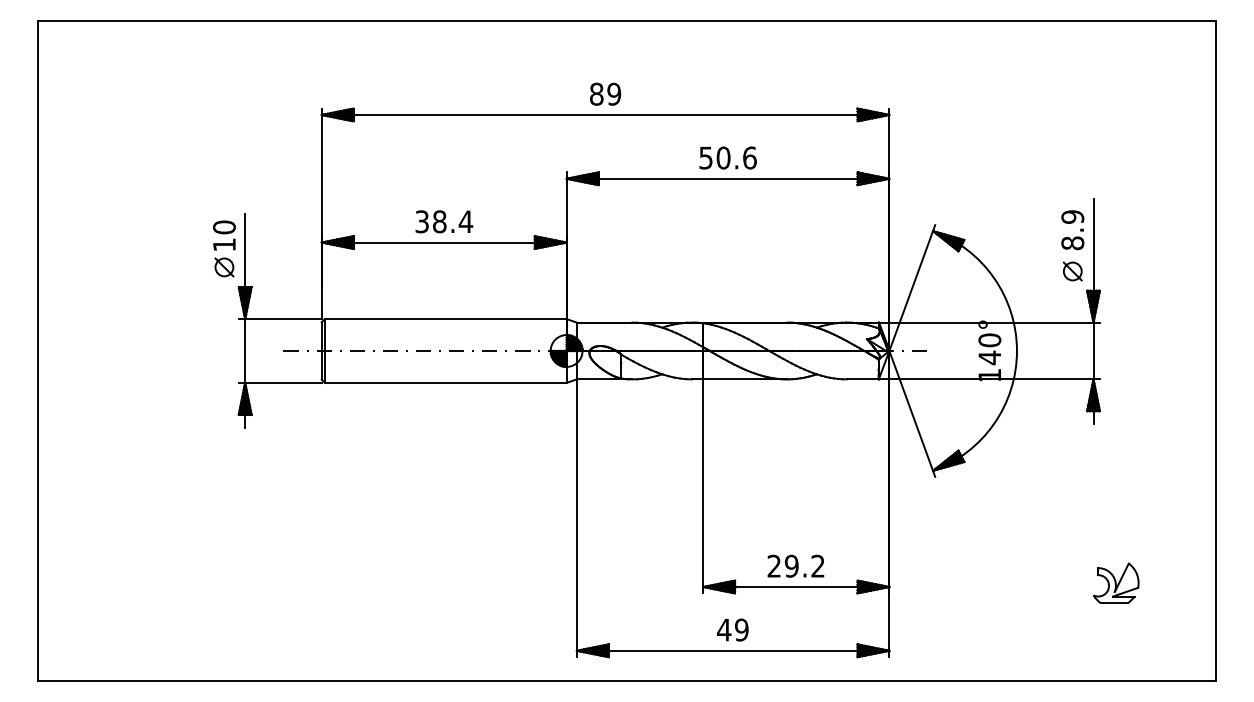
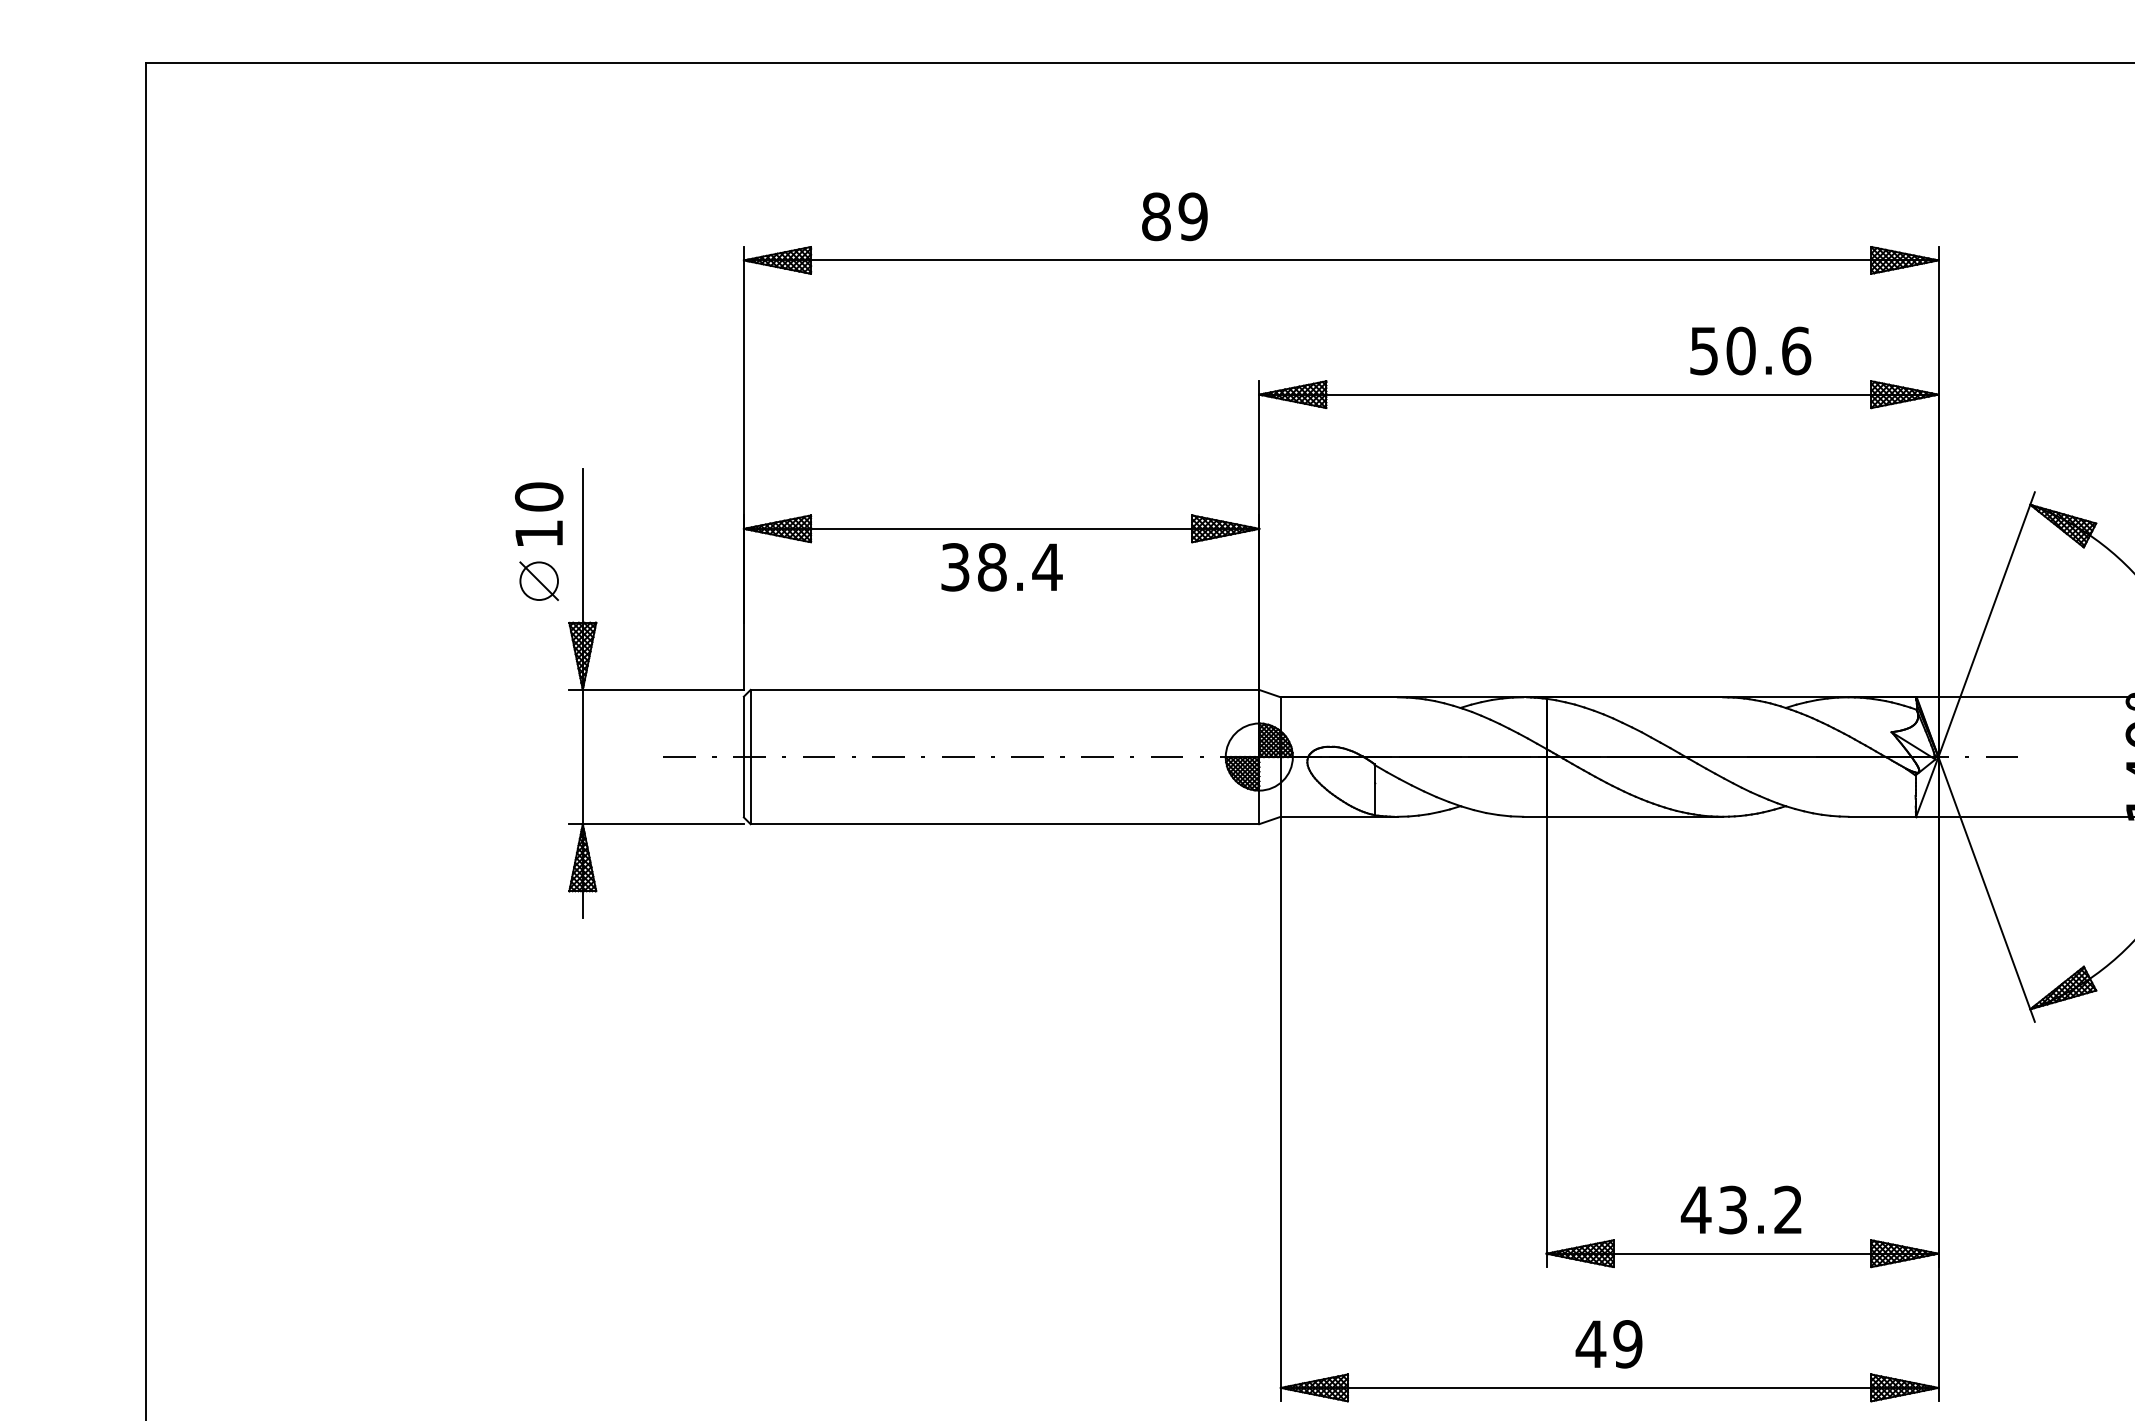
text: (605, 93) -> (1174, 215), moved
text: (727, 157) -> (1749, 349), moved
text: (444, 221) -> (1002, 566), moved
text: (782, 565) -> (1713, 1208), 29.2 -> 43.2

